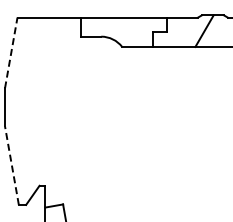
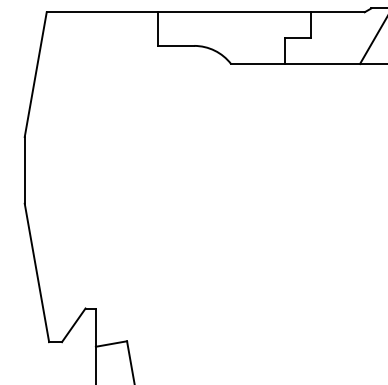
line: (11, 52) -> (36, 73), dashed -> solid
line: (11, 165) -> (36, 272), dashed -> solid

